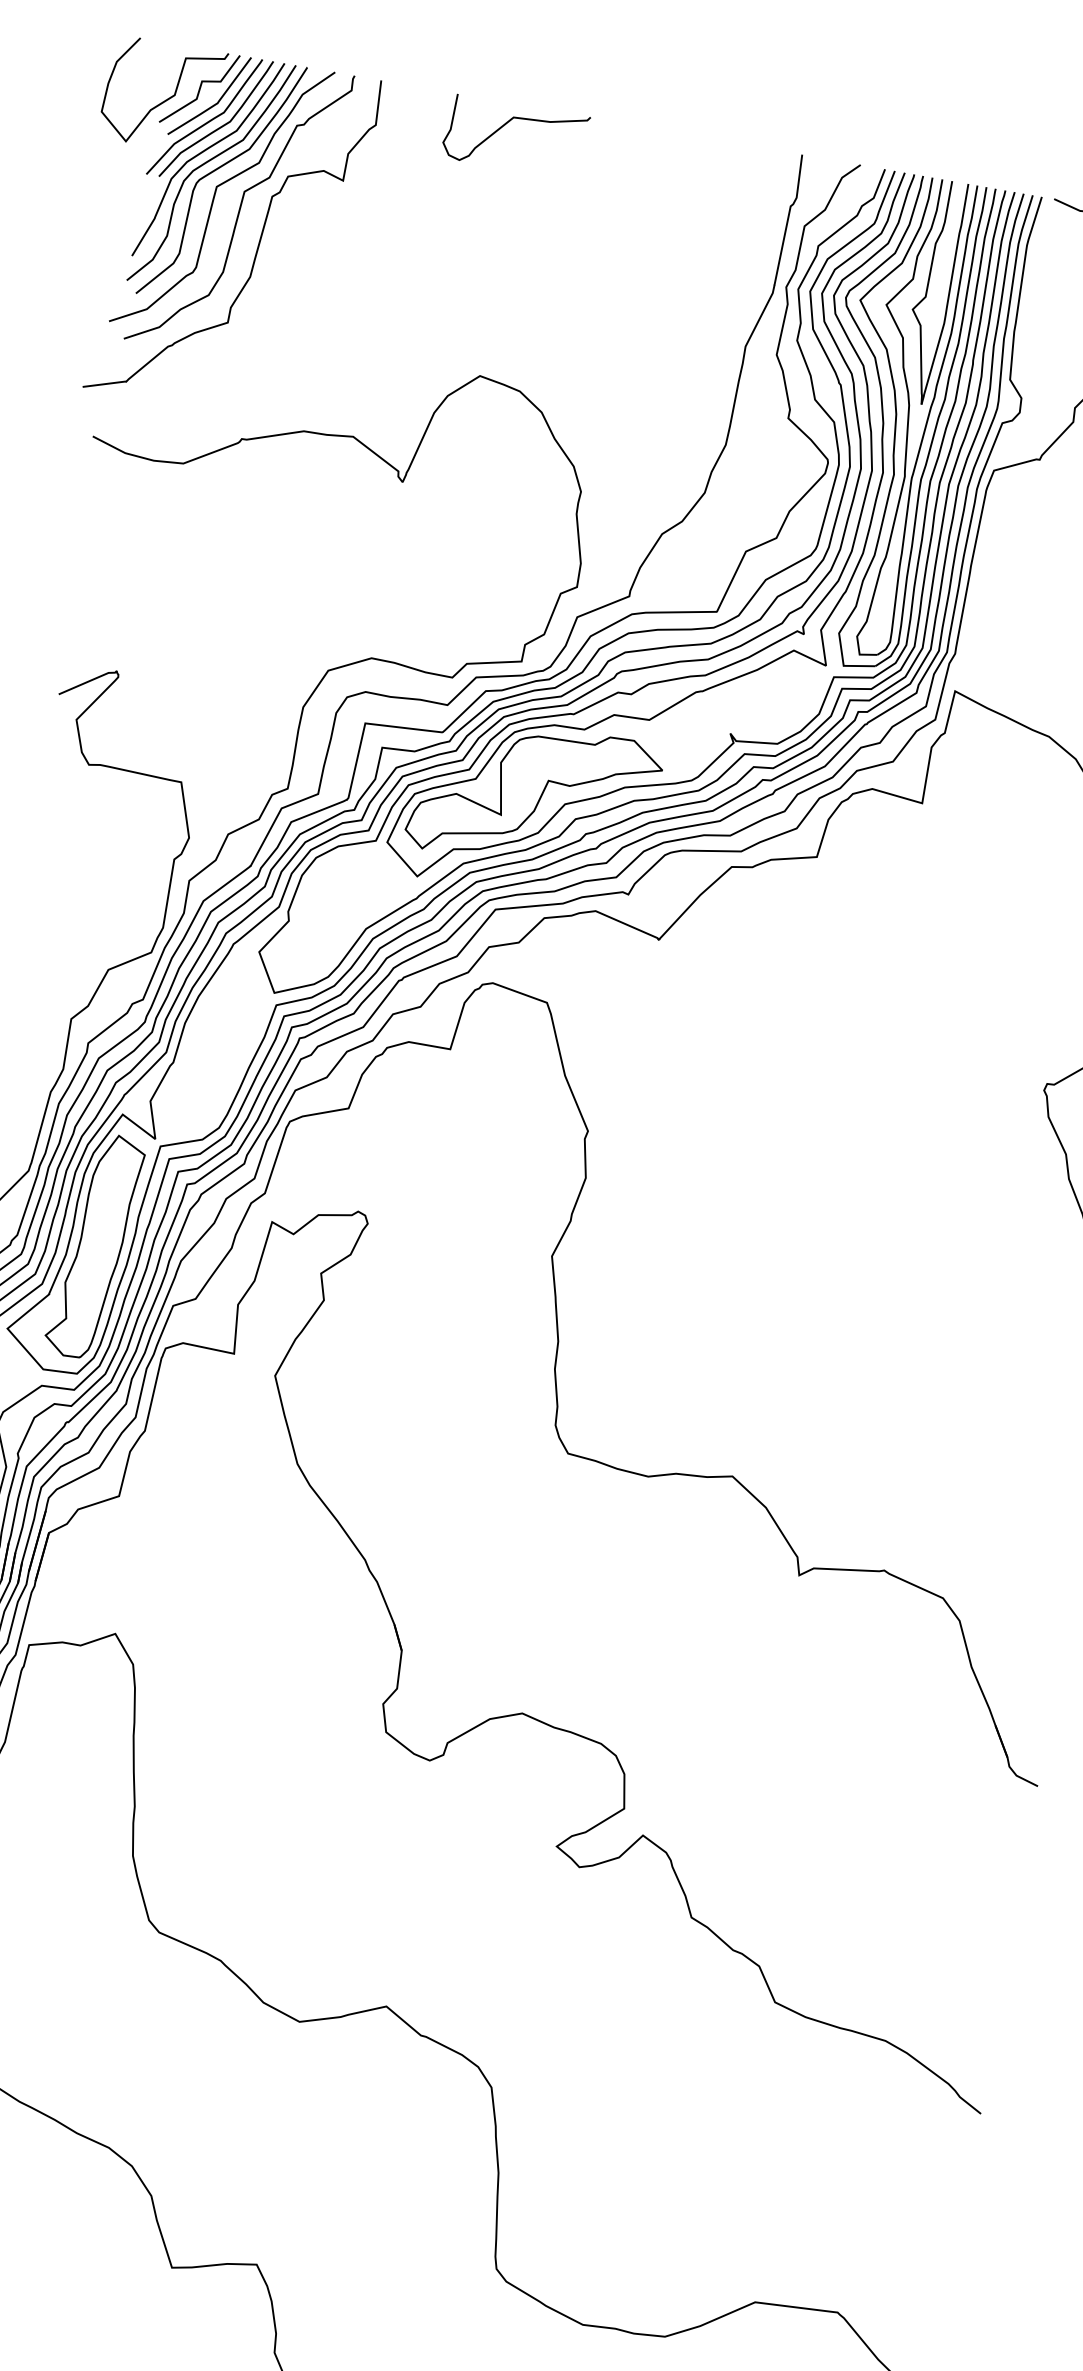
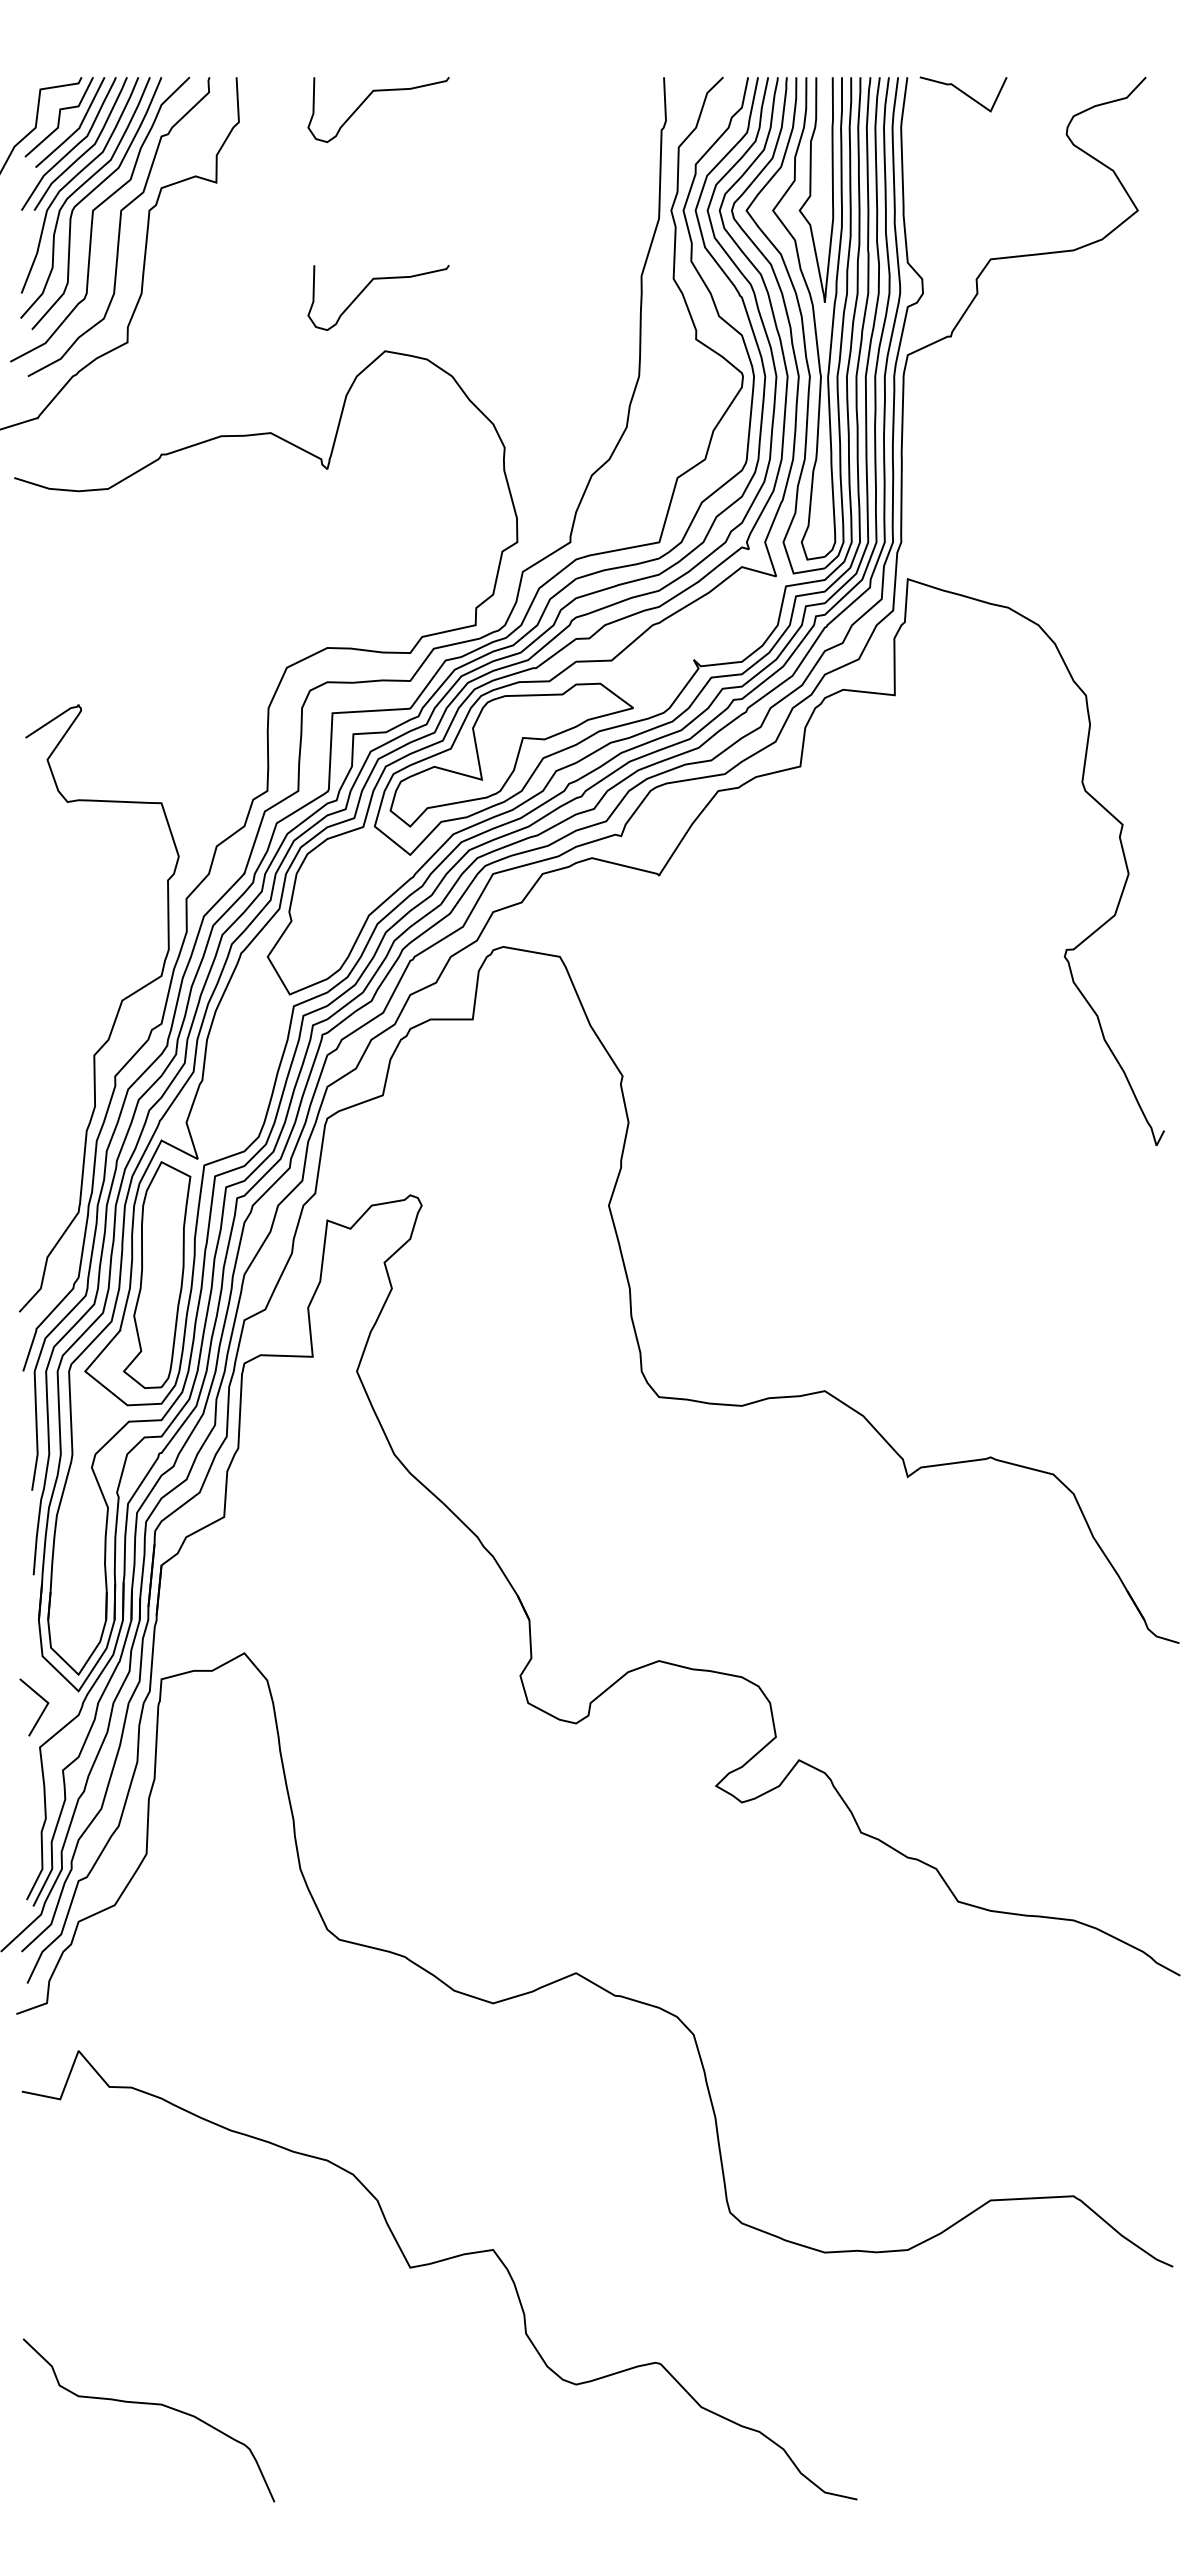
curve: (472, 311) -> (366, 288), added

